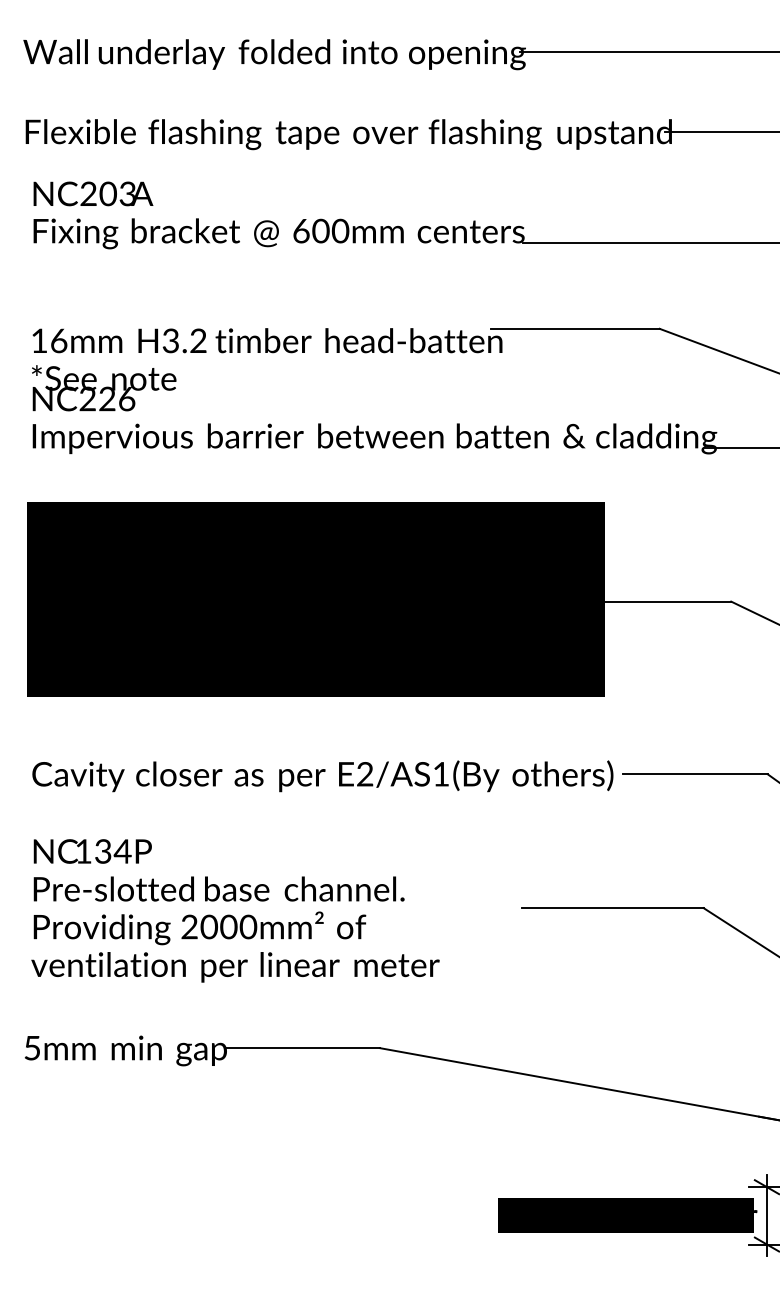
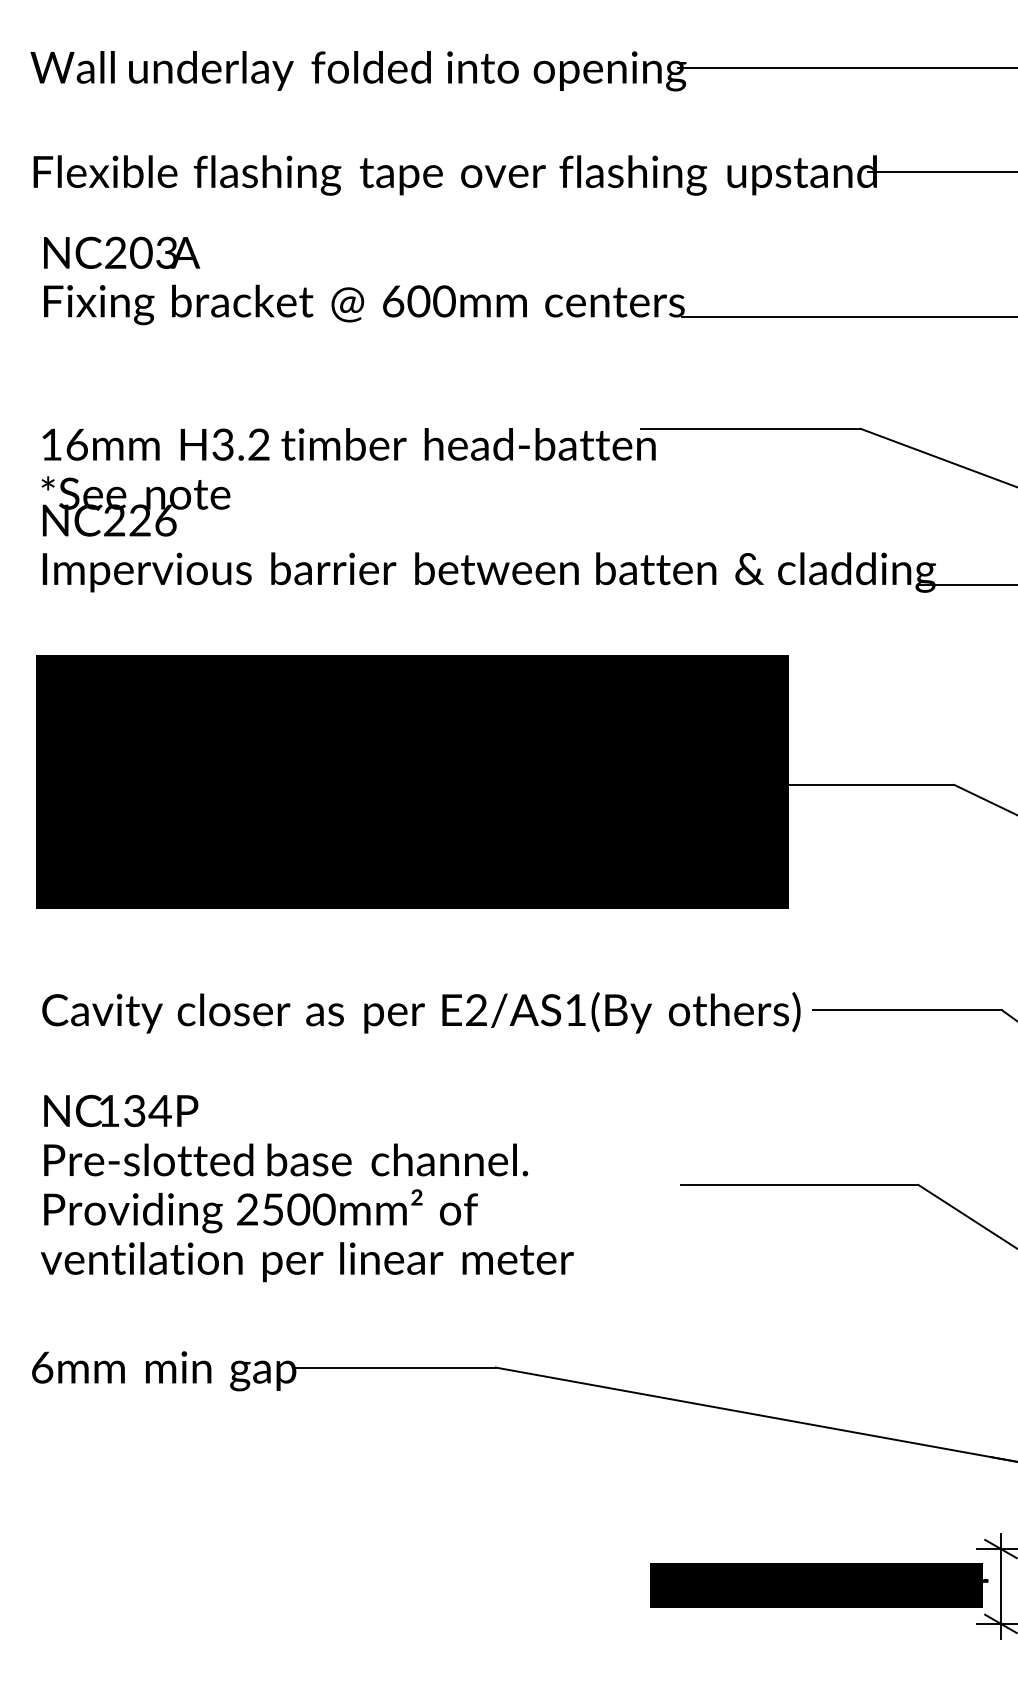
text: (208, 926) -> (272, 1209), 2000mm² -> 2500mm²
text: (32, 1048) -> (42, 1367), 5mm -> 6mm

